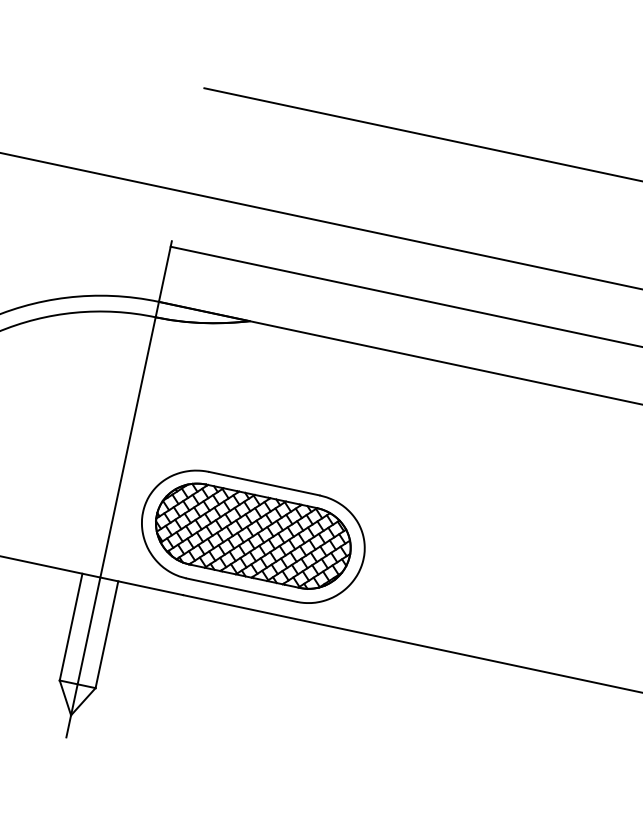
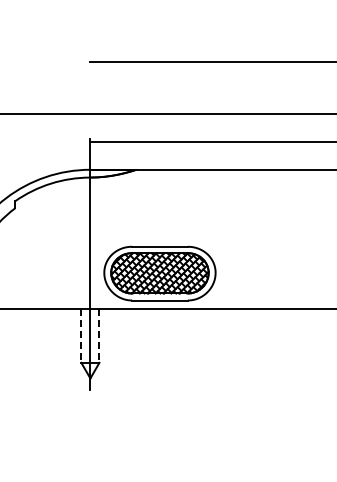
line: (71, 626) -> (81, 335), solid -> dashed
line: (107, 634) -> (99, 335), solid -> dashed

